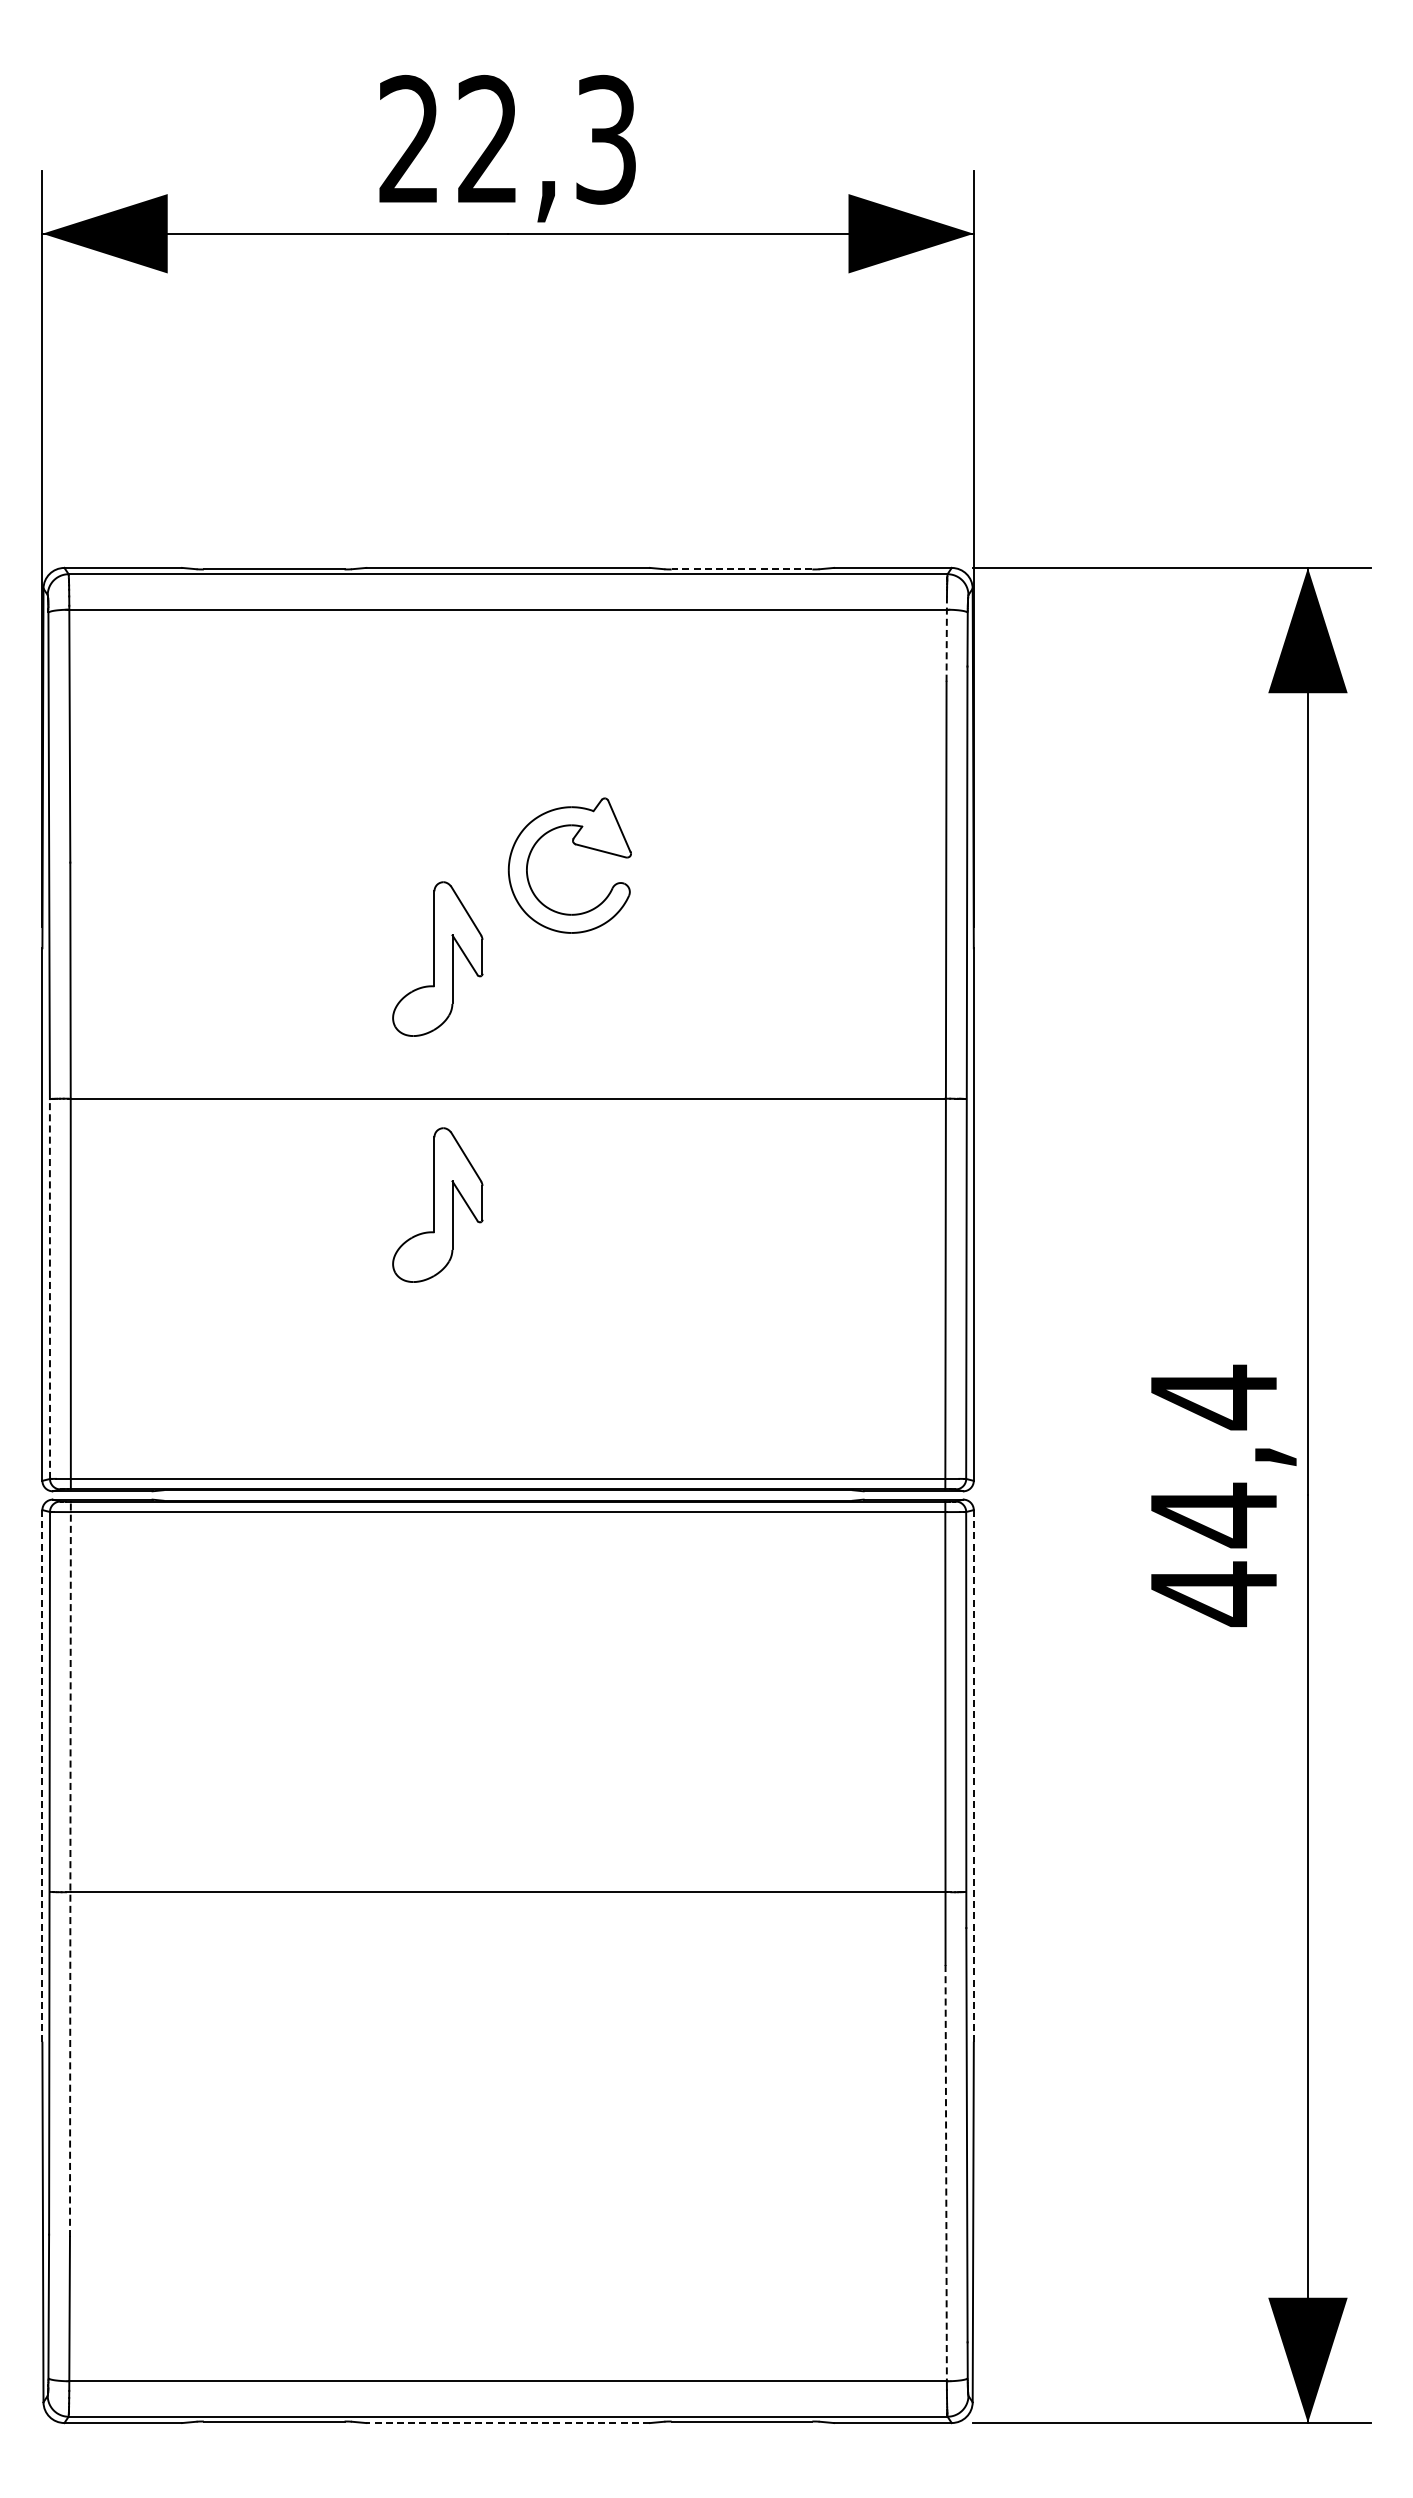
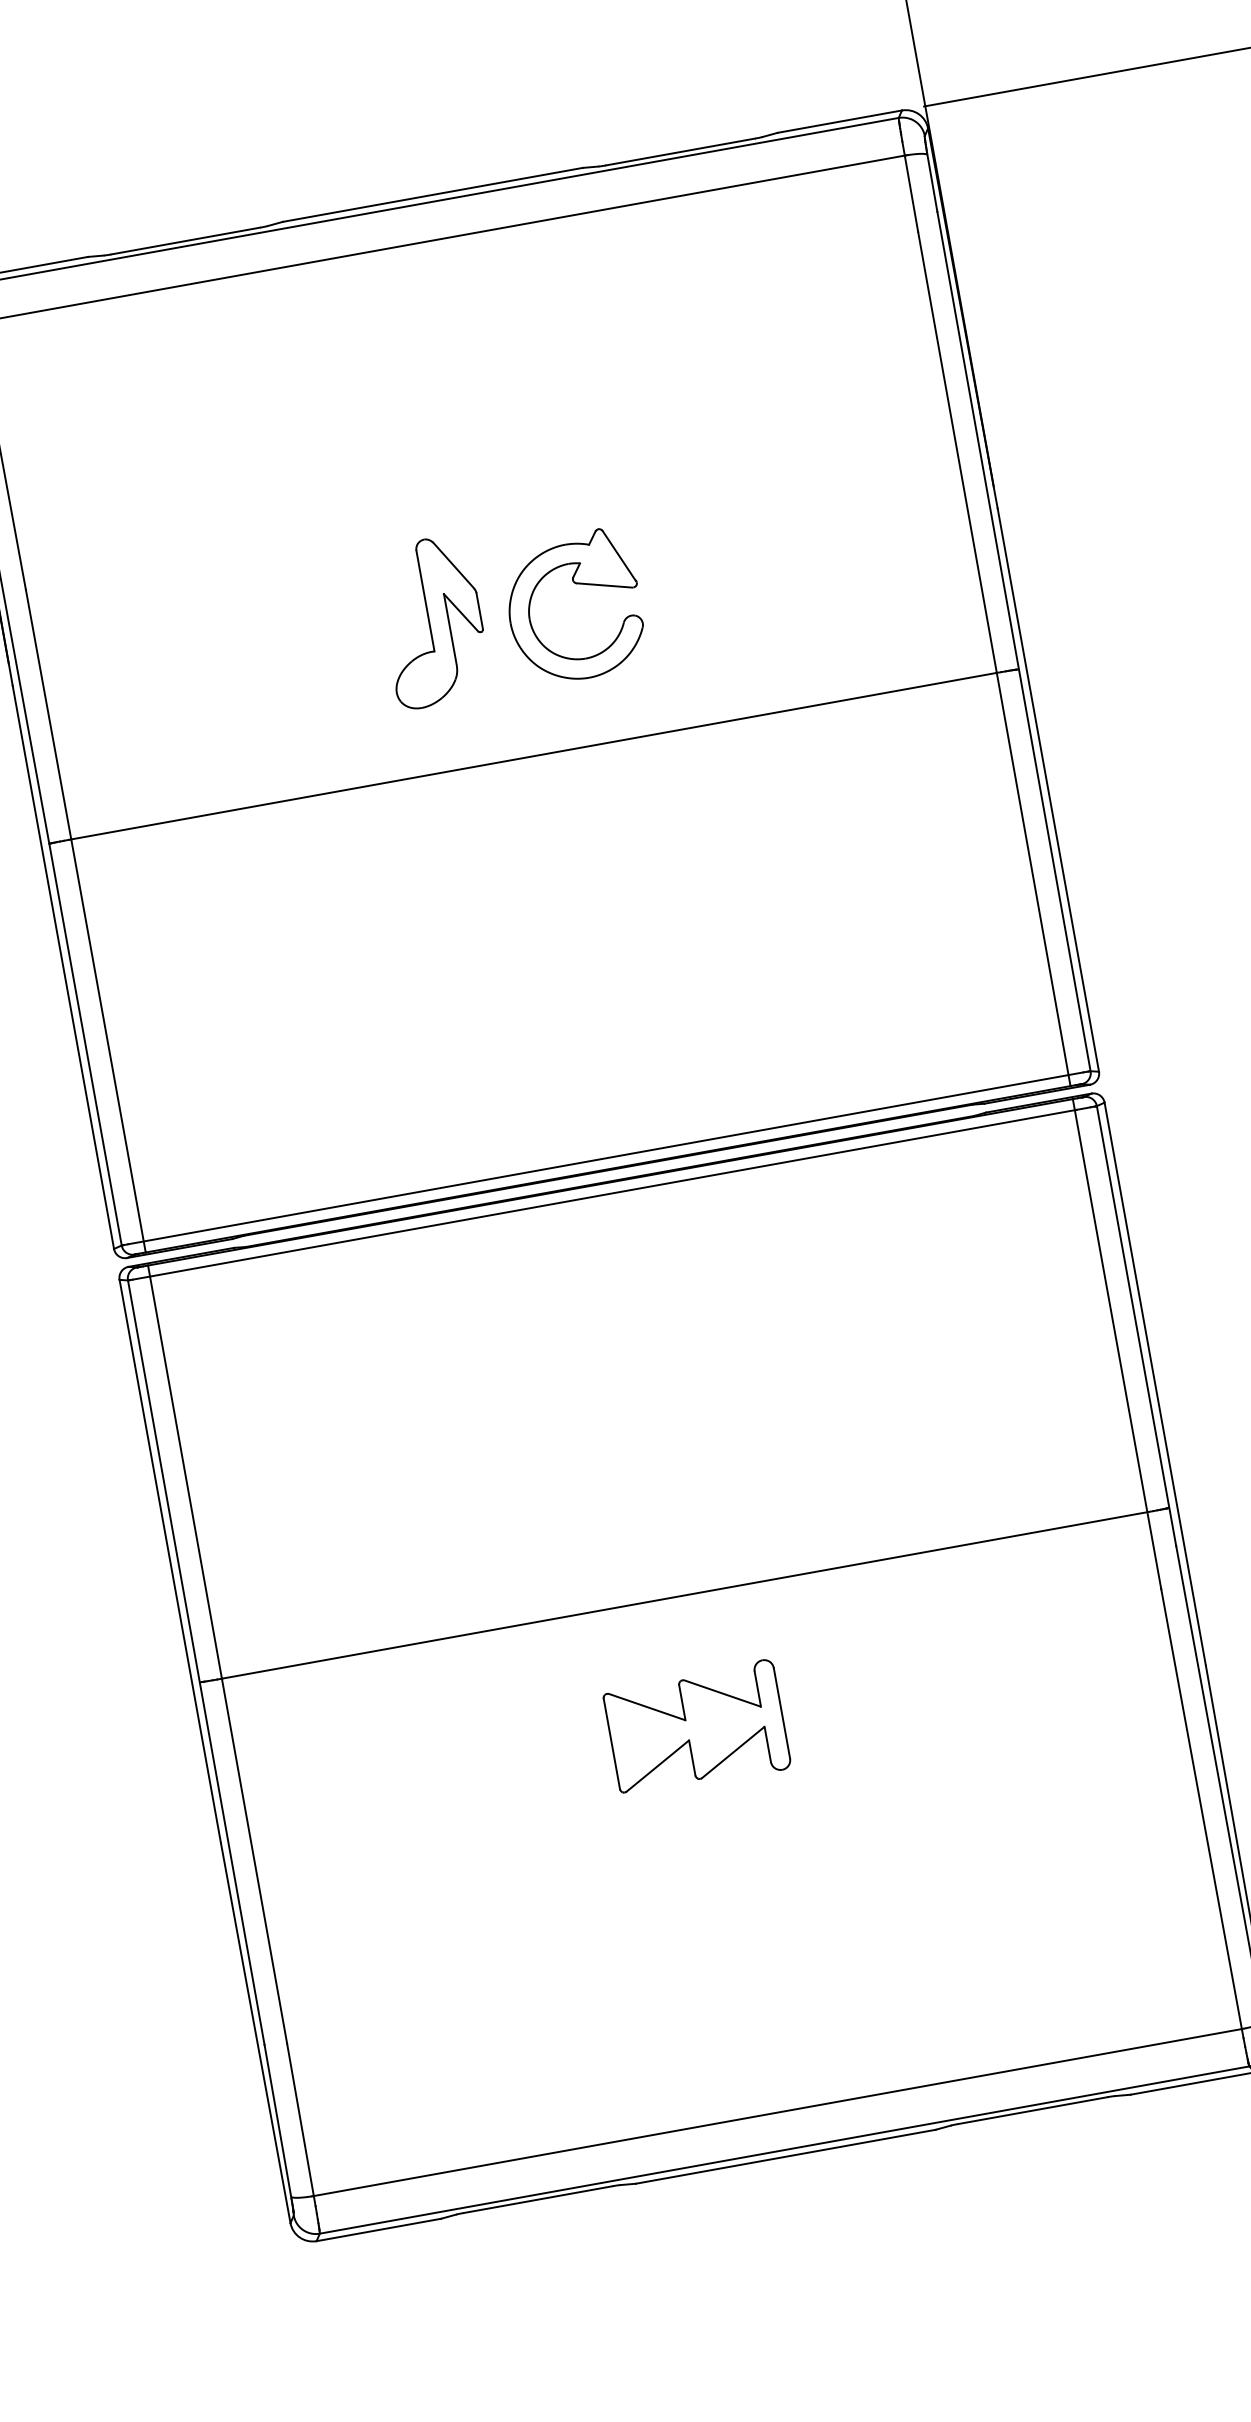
line: (741, 569) -> (679, 152), dashed -> solid
line: (946, 639) -> (910, 187), dashed -> solid
part: (575, 845) -> (576, 584), moved
part: (437, 1204) -> (479, 881), removed
line: (49, 1289) -> (85, 1045), dashed -> solid
line: (42, 1776) -> (170, 1561), dashed -> solid
line: (973, 1776) -> (1154, 1384), dashed -> solid
line: (70, 1869) -> (217, 1654), dashed -> solid
part: (496, 2015) -> (695, 1727), added
line: (946, 2173) -> (1201, 1809), dashed -> solid
line: (508, 2423) -> (786, 2157), dashed -> solid

